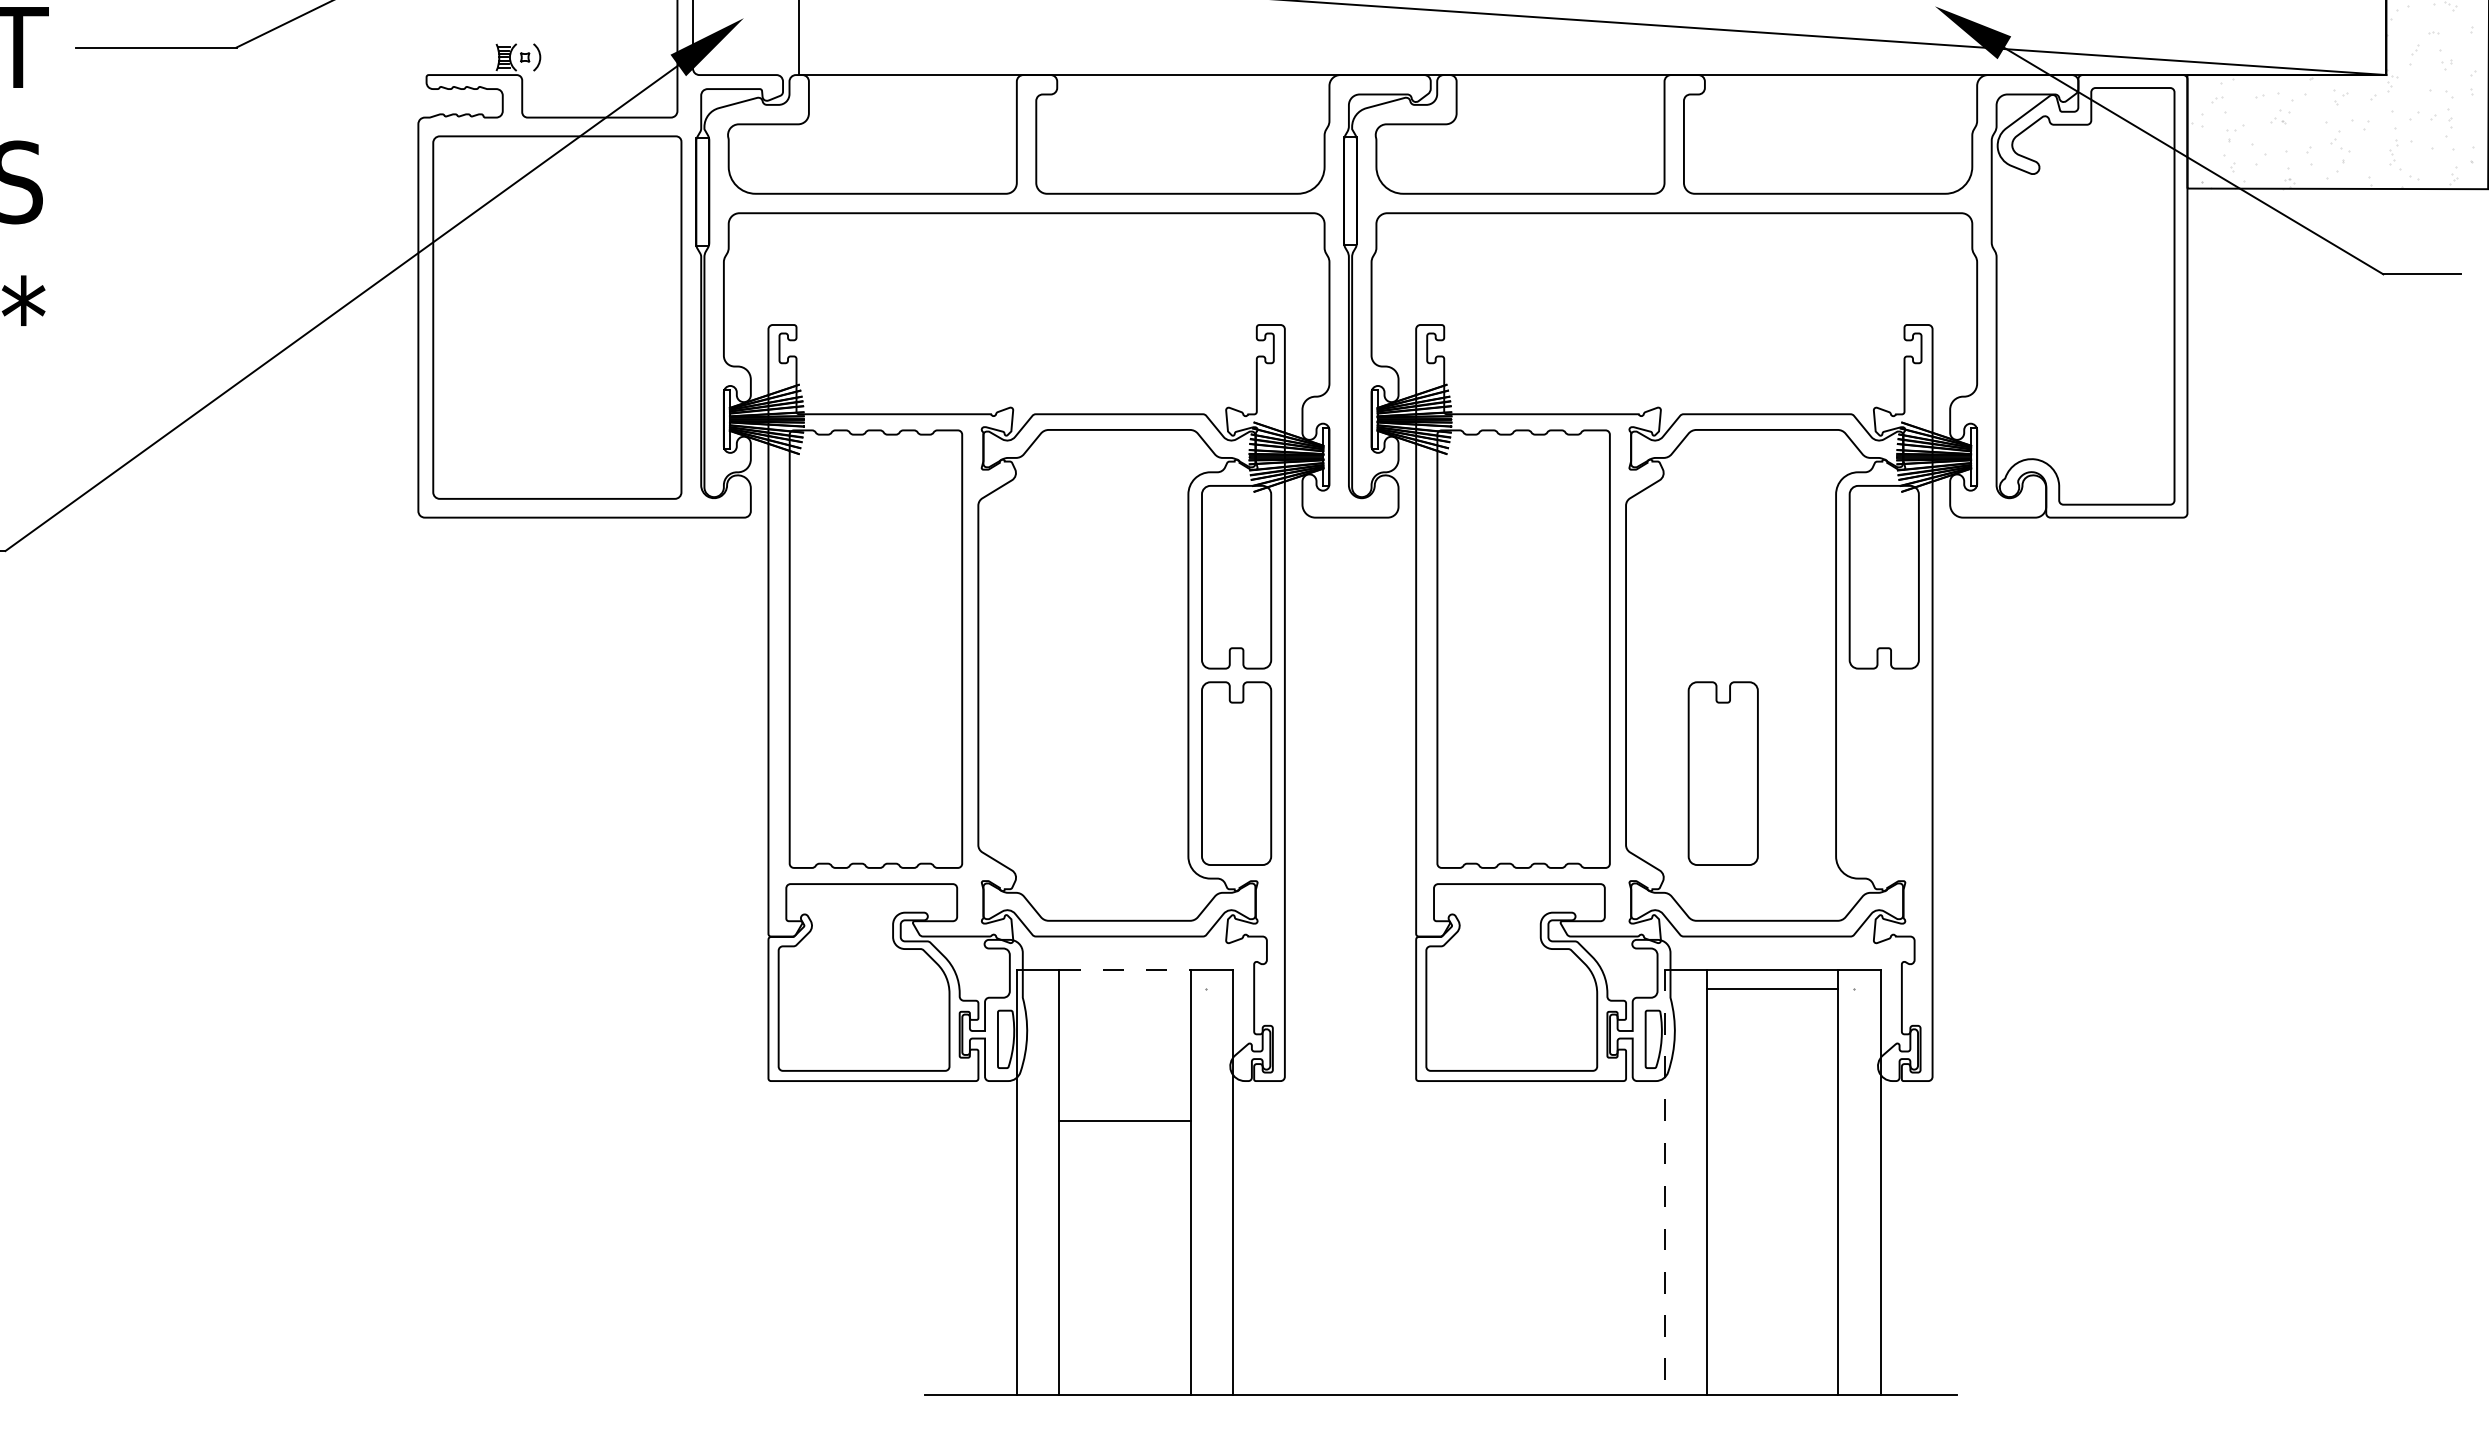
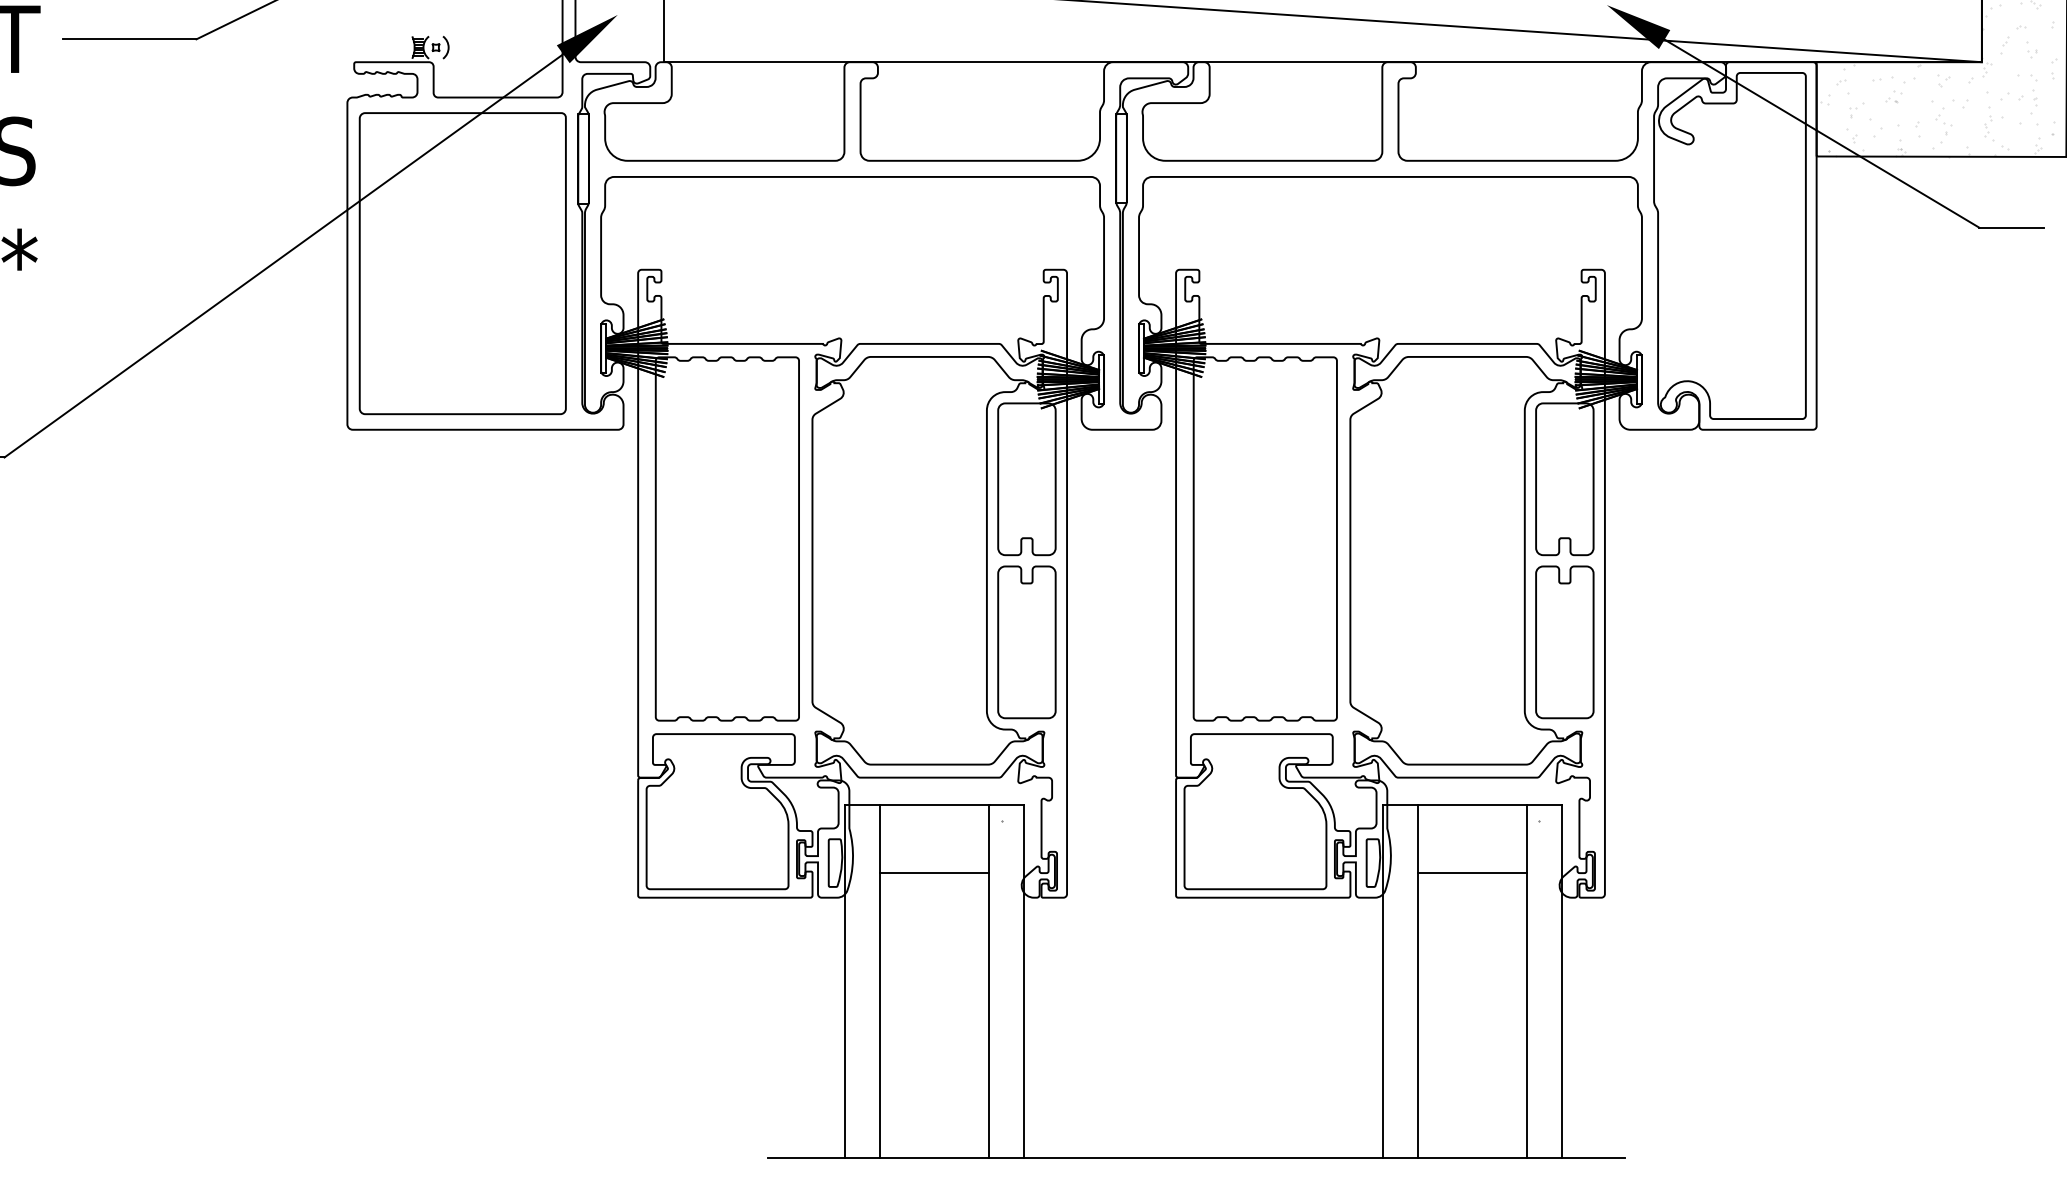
part: (1722, 773) -> (1564, 642), moved
line: (1126, 969) -> (935, 805), dashed -> solid
line: (1772, 988) -> (1472, 872), moved
line: (1124, 1120) -> (933, 872), moved
line: (1664, 1182) -> (1382, 981), dashed -> solid

